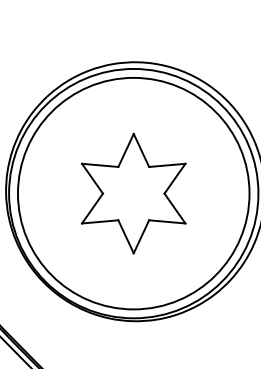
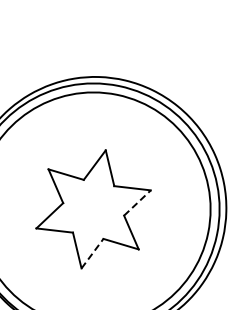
line: (175, 178) -> (138, 202), solid -> dashed
line: (141, 236) -> (92, 253), solid -> dashed

